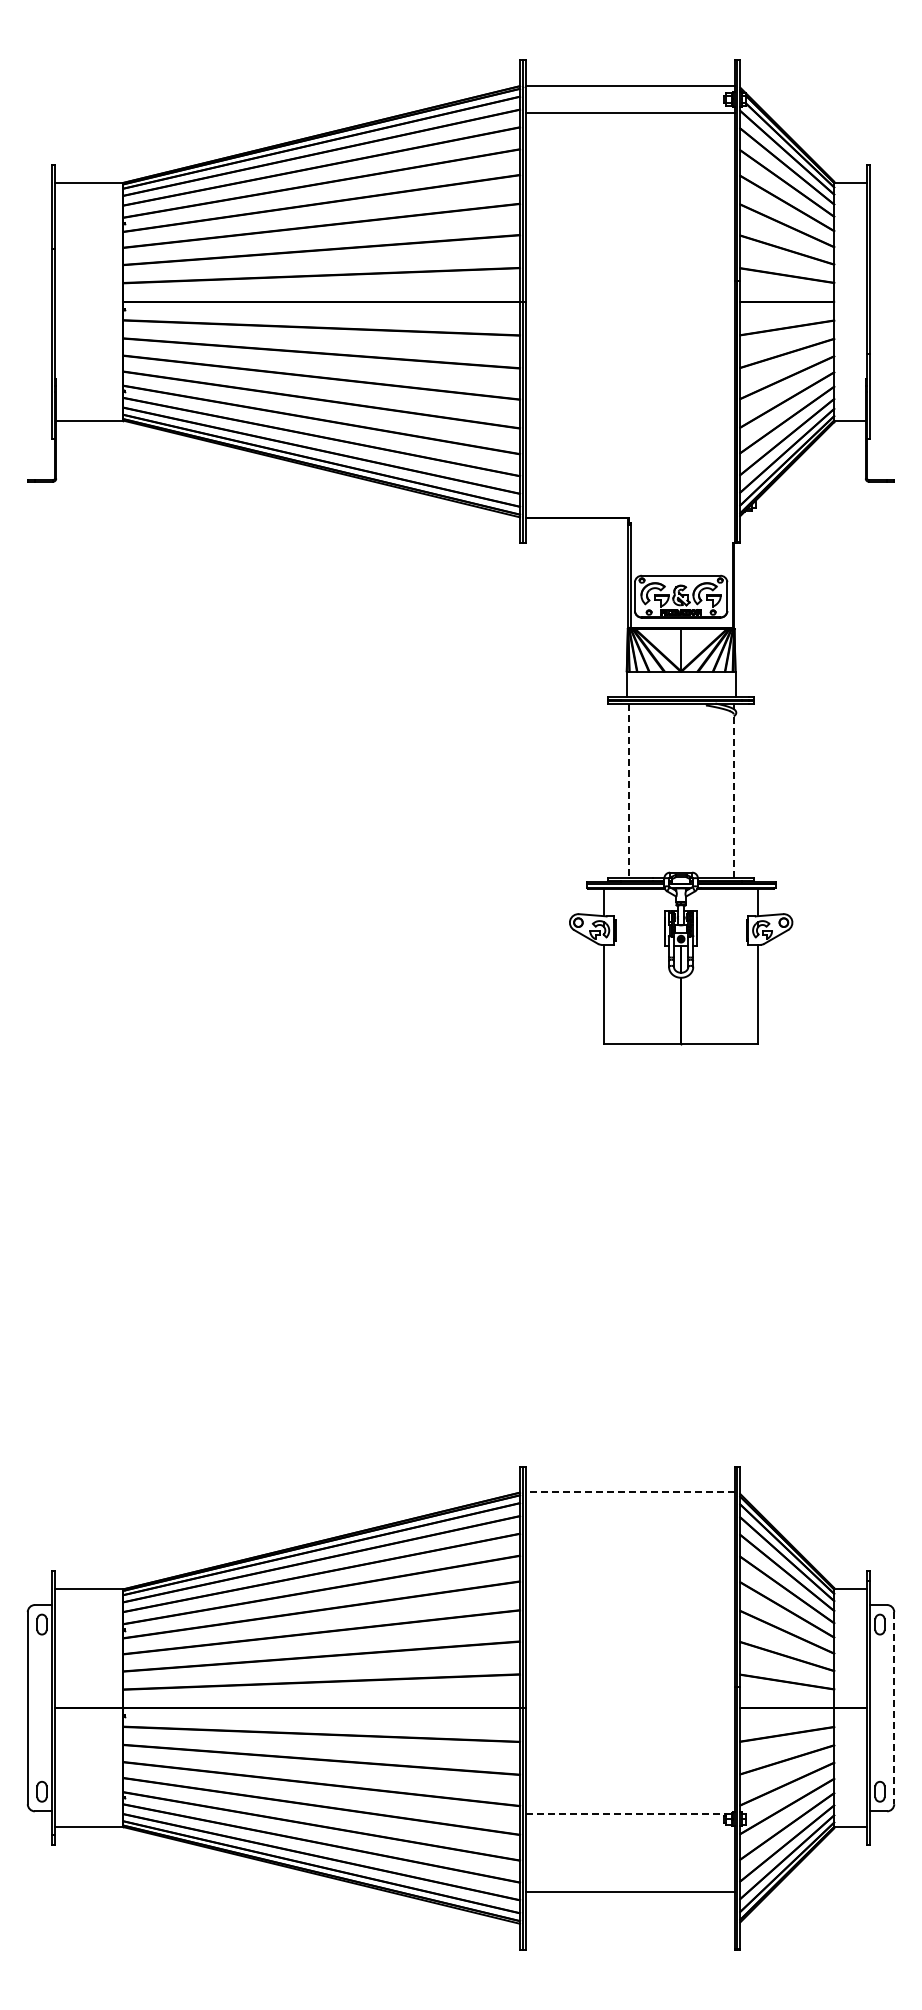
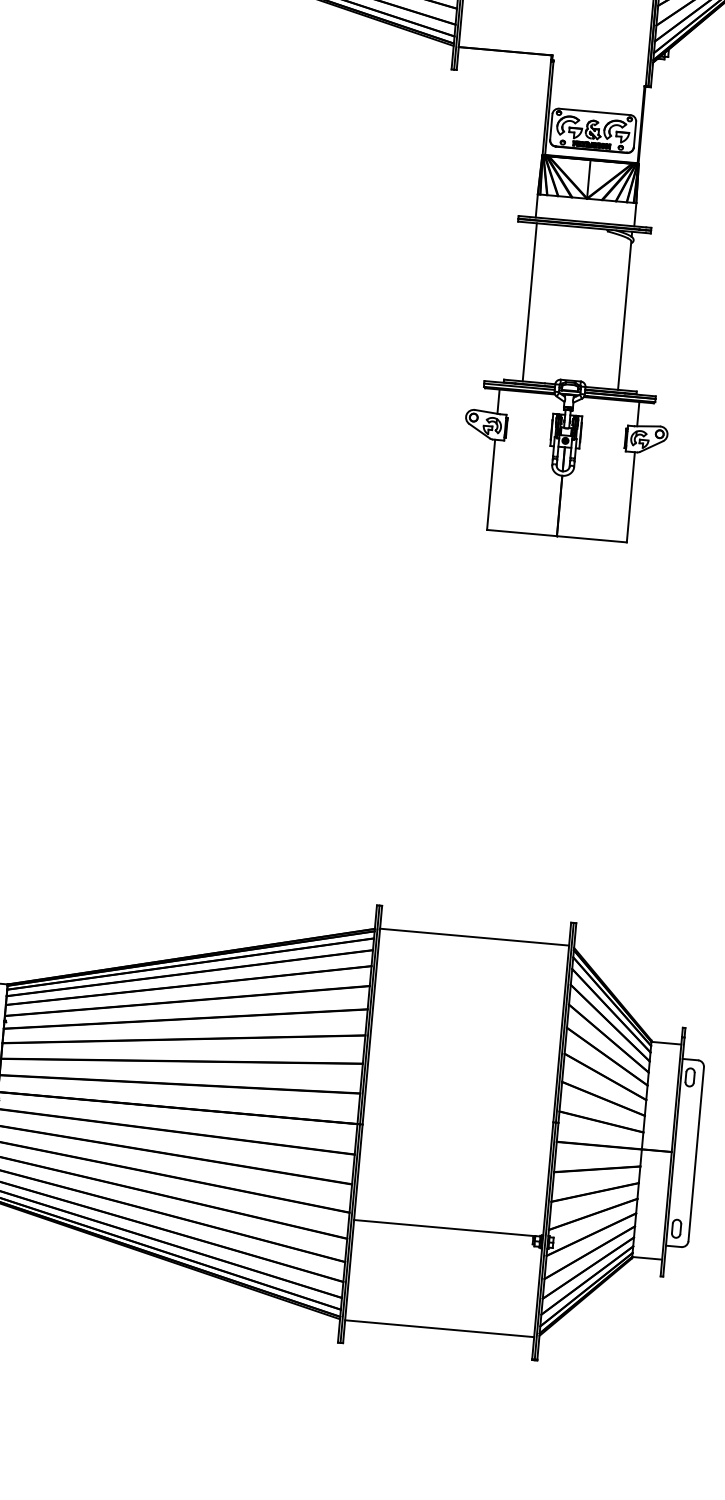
line: (628, 791) -> (529, 302), dashed -> solid
line: (733, 796) -> (624, 315), dashed -> solid
line: (629, 1491) -> (474, 936), dashed -> solid
line: (894, 1708) -> (696, 1154), dashed -> solid
line: (626, 1813) -> (445, 1227), dashed -> solid
line: (629, 1892) -> (439, 1328), moved

